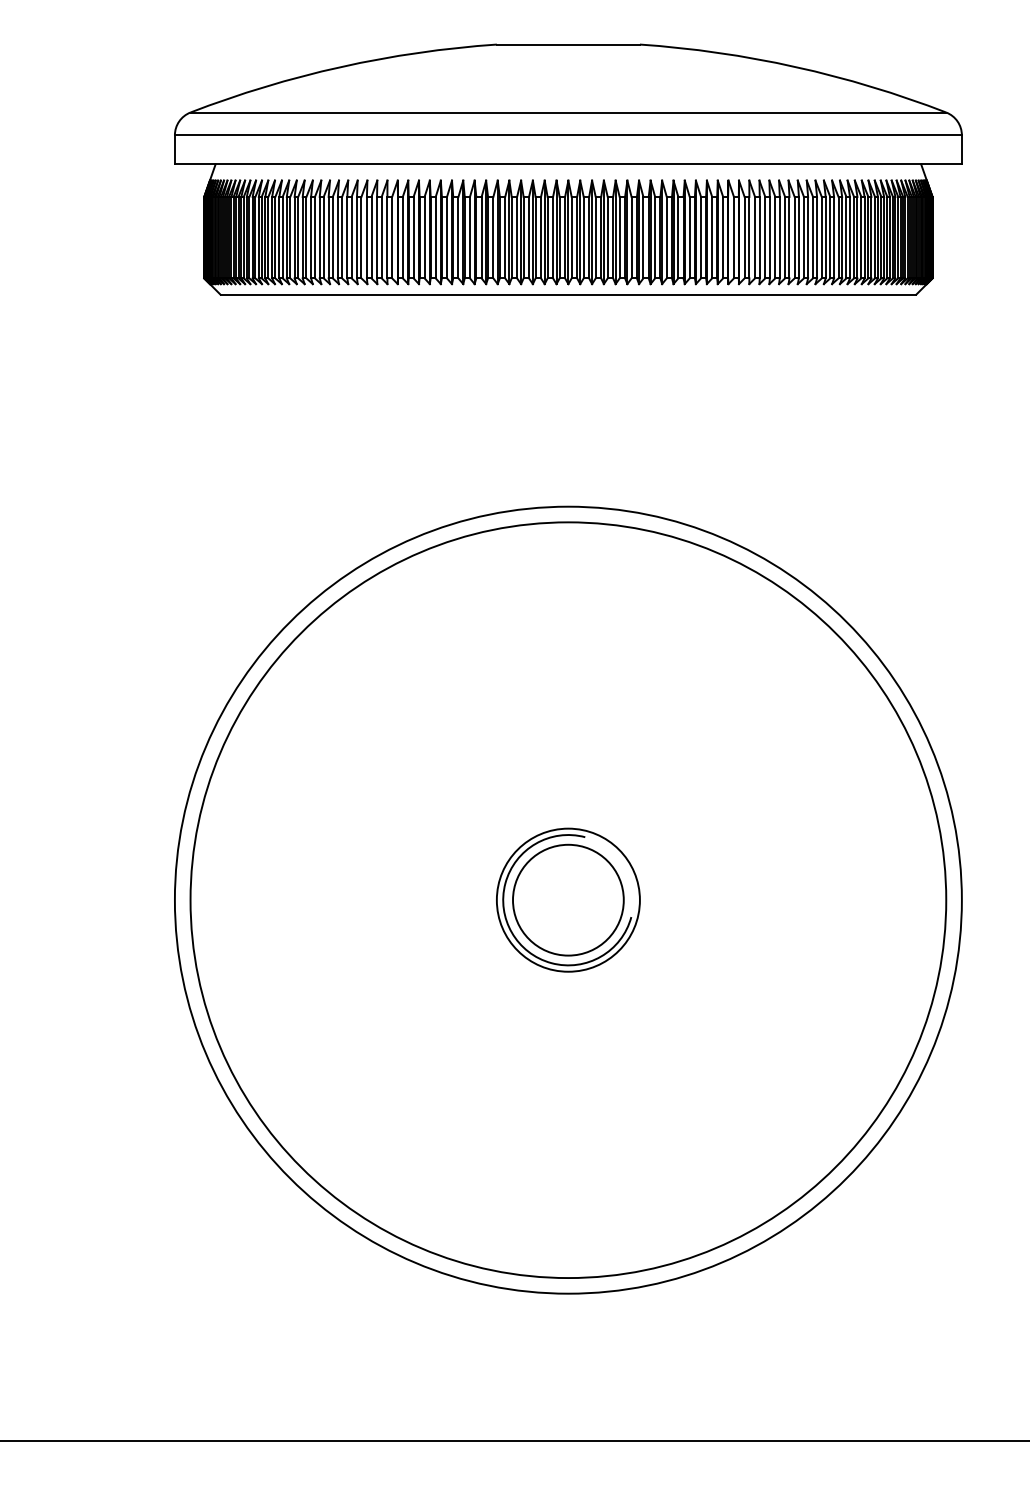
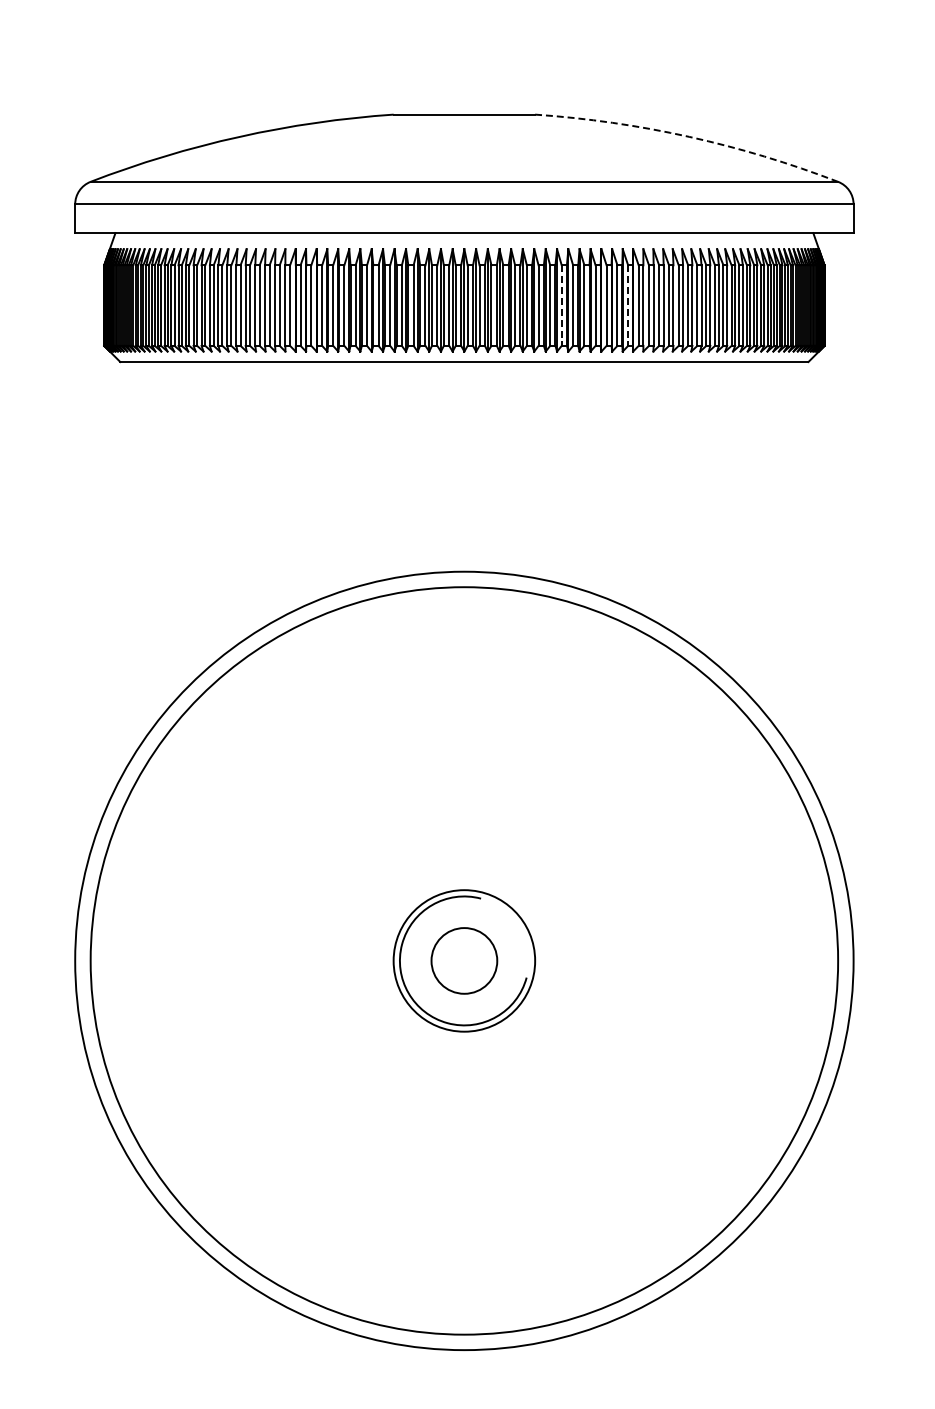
arc: (795, 67) -> (689, 137), solid -> dashed
line: (666, 237) -> (561, 305), solid -> dashed
line: (733, 237) -> (627, 305), solid -> dashed
circle: (568, 899) -> (464, 960), size x0.6

